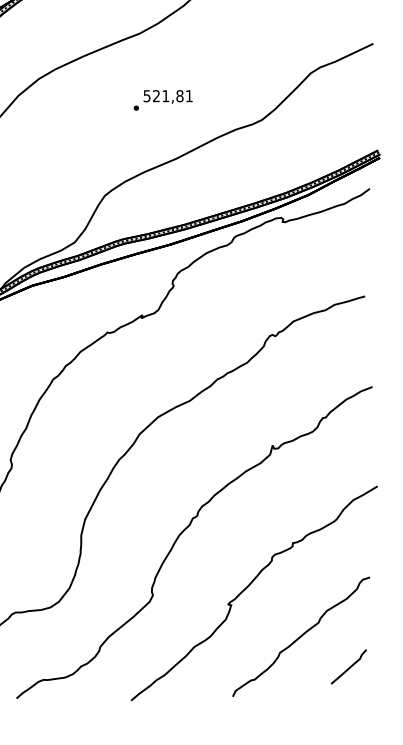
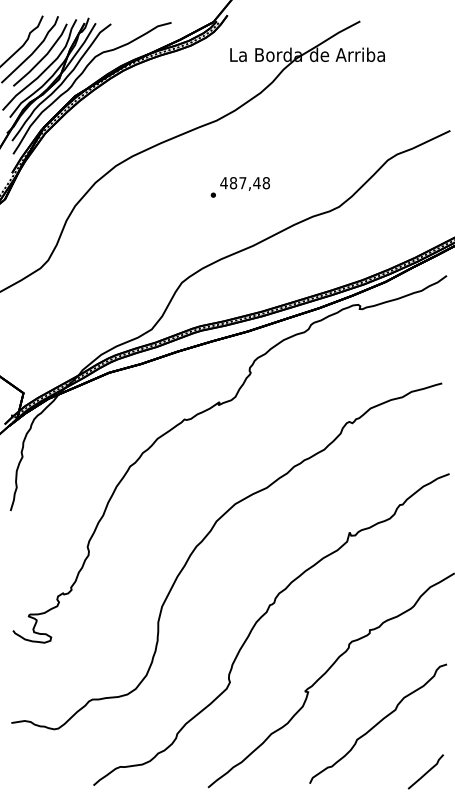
text: (167, 96) -> (244, 183), 521,81 -> 487,48
curve: (349, 666) -> (426, 771), moved

